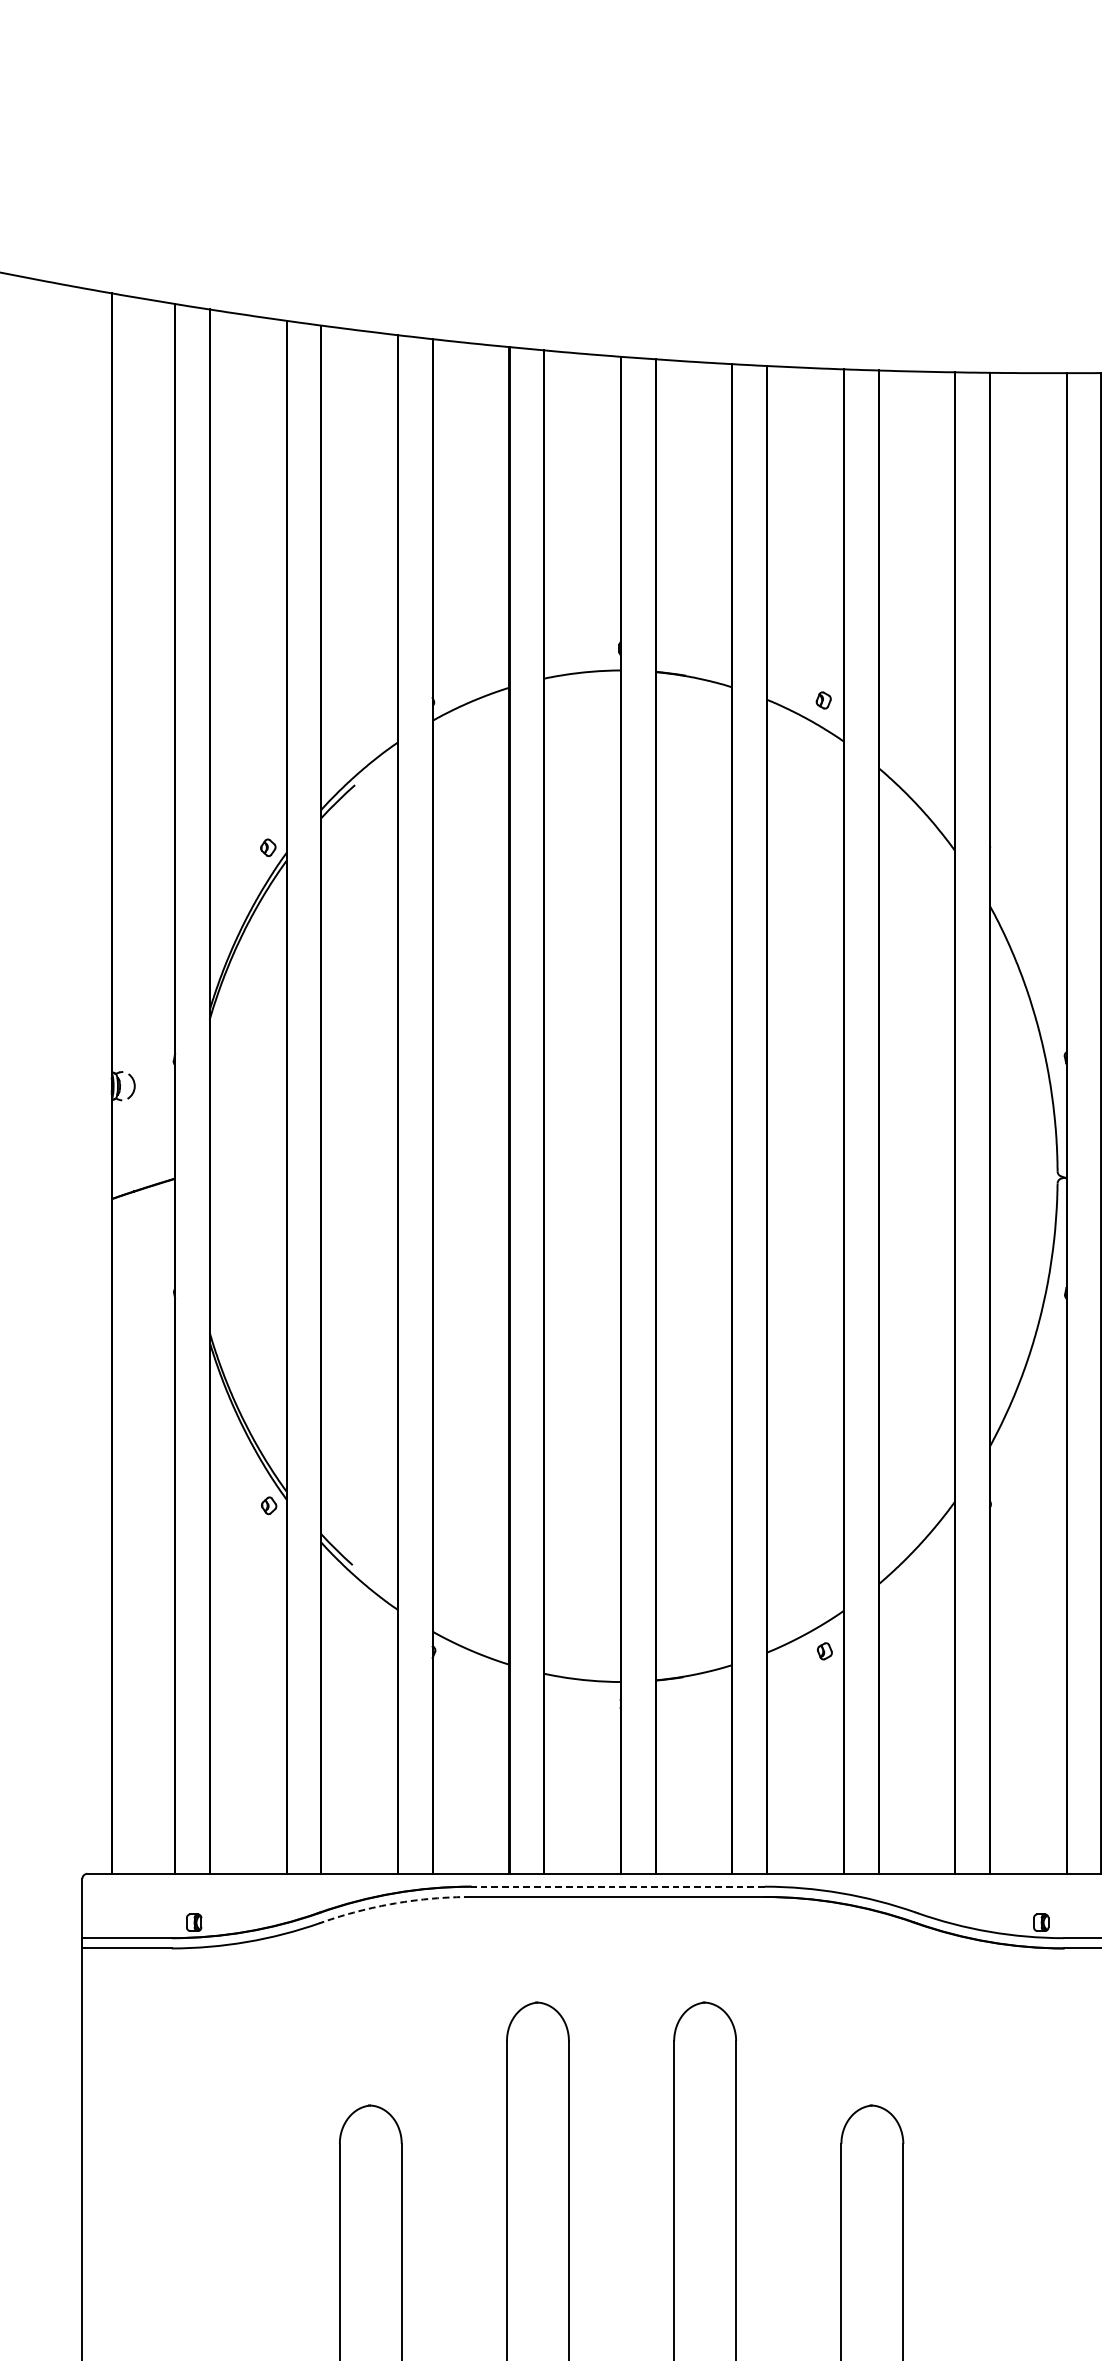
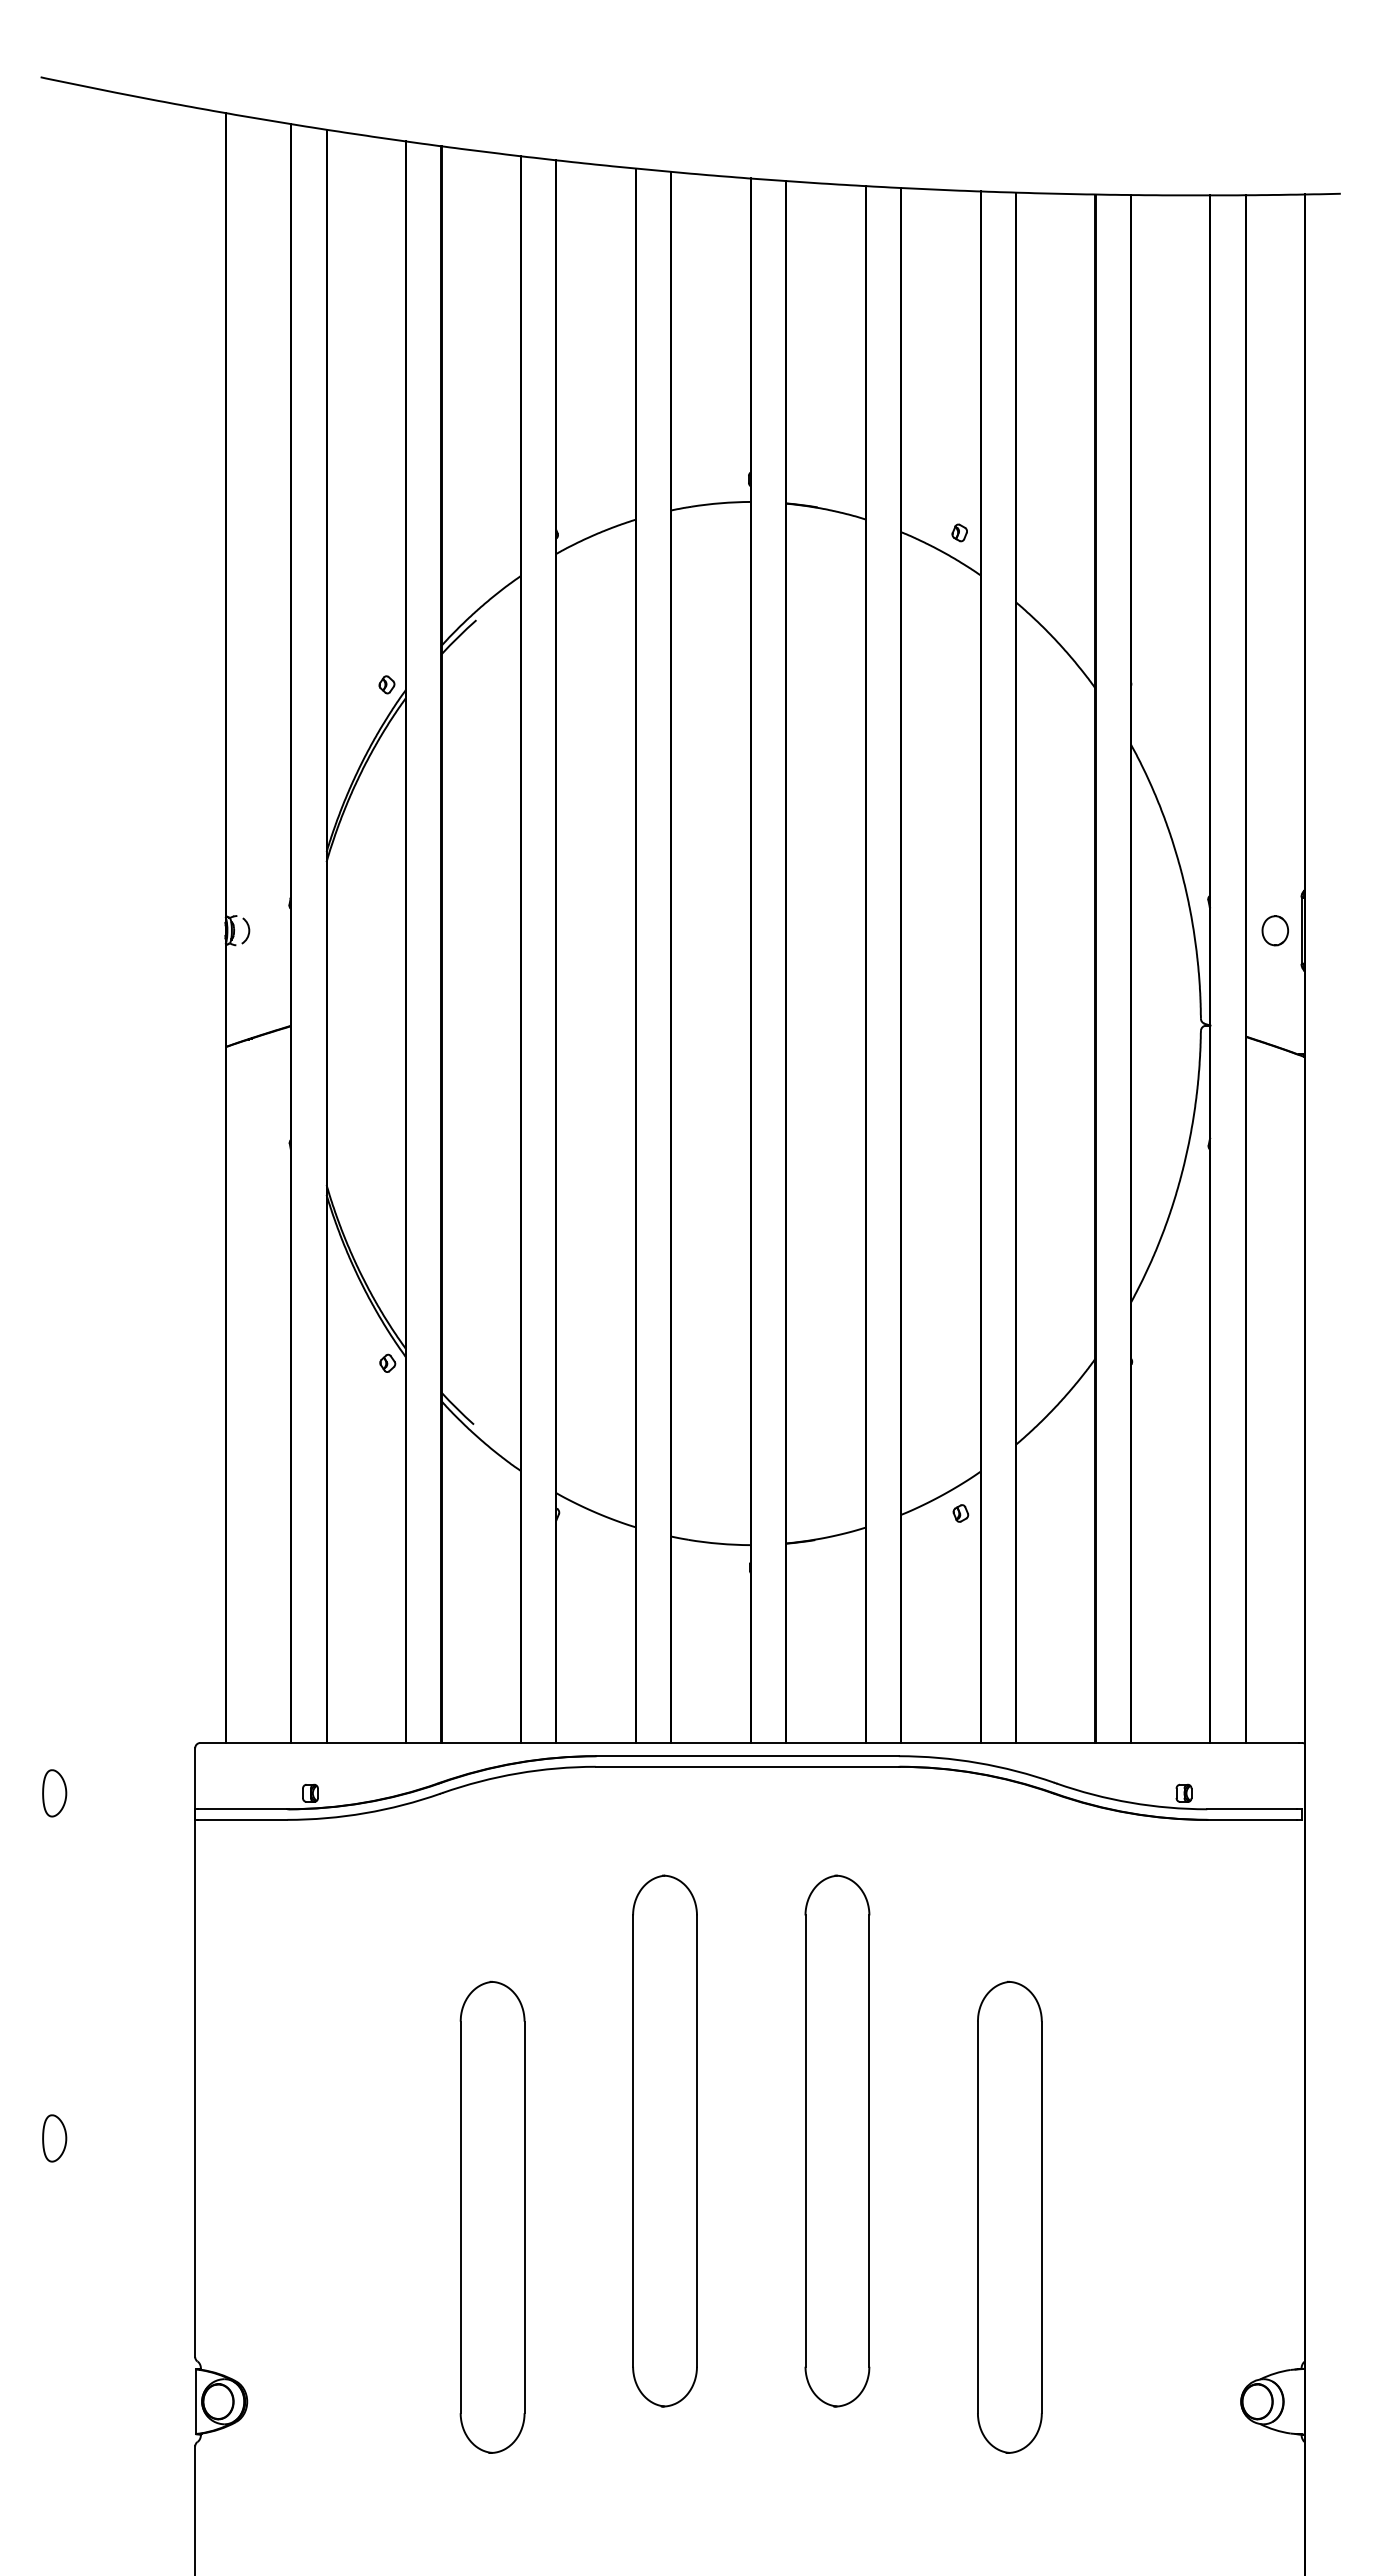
line: (617, 1886) -> (747, 1756), dashed -> solid
arc: (394, 1903) -> (517, 1773), dashed -> solid

